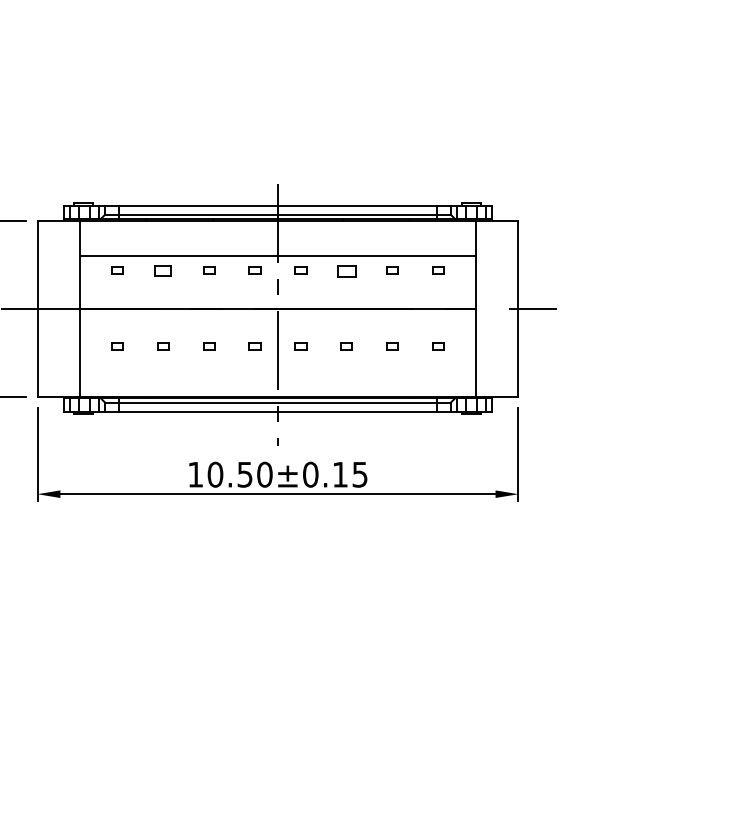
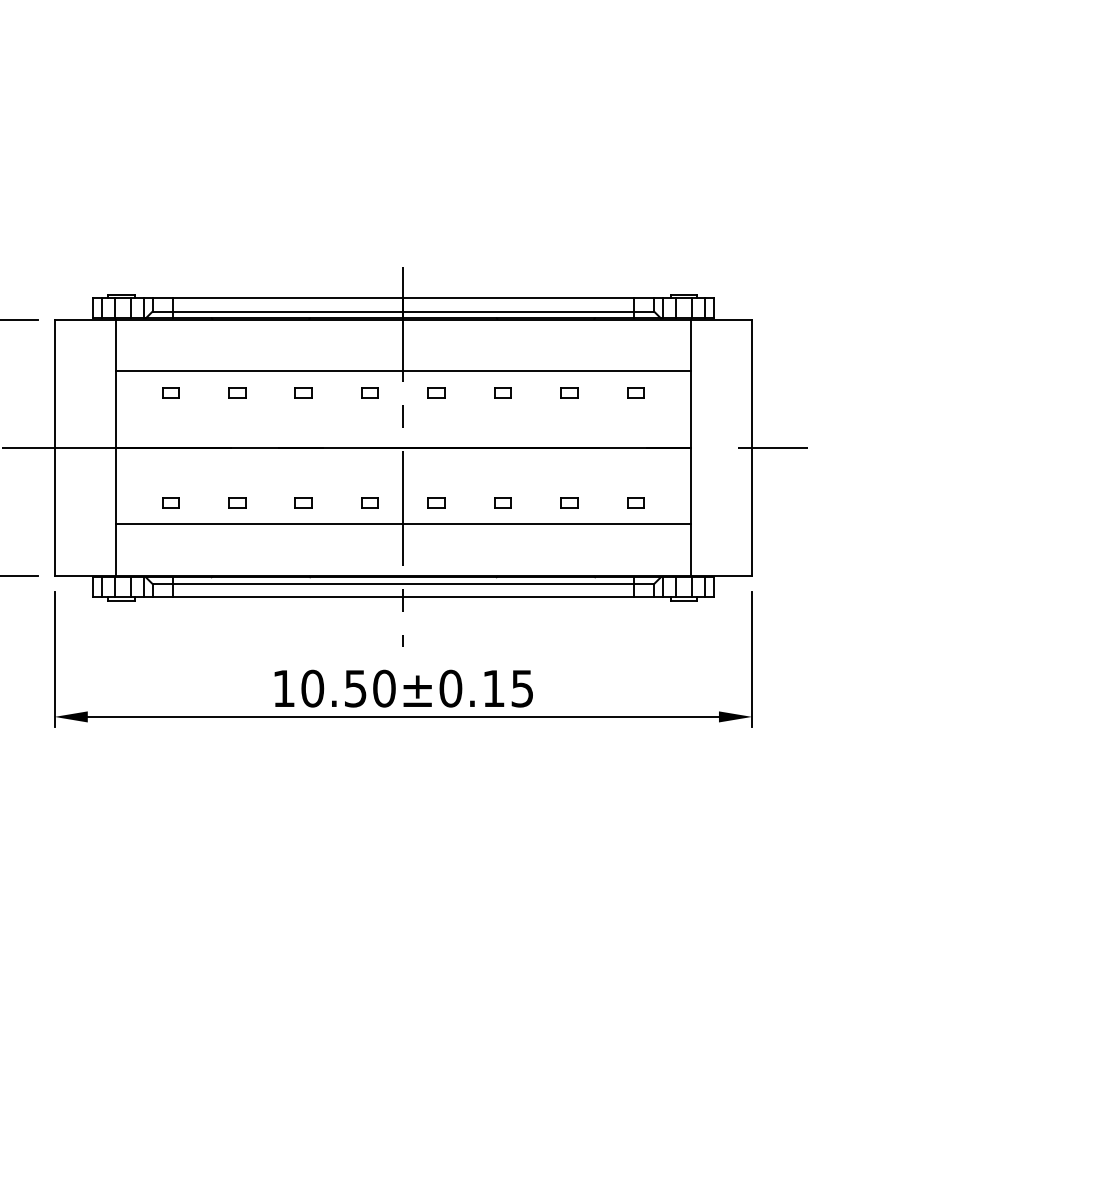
part: (163, 270) -> (237, 392), size x0.71
part: (346, 270) -> (502, 392), size x0.62
line: (277, 361) -> (402, 524), added

